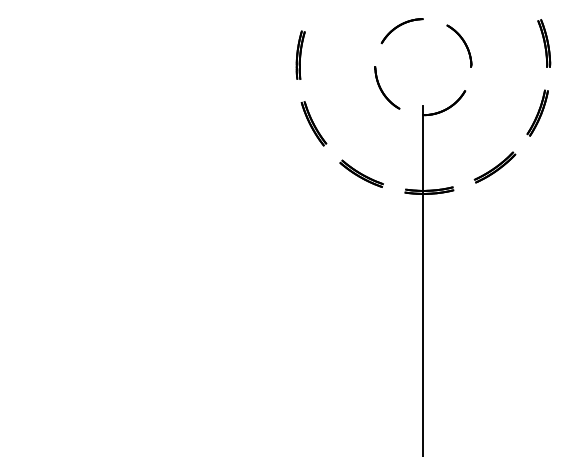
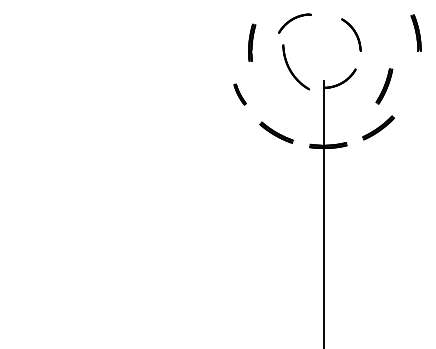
part: (401, 31) -> (294, 23), moved
part: (300, 54) -> (252, 42), moved
part: (387, 87) -> (296, 66), size x1.4
part: (537, 112) -> (384, 85), moved
part: (313, 123) -> (239, 94), size x0.6

